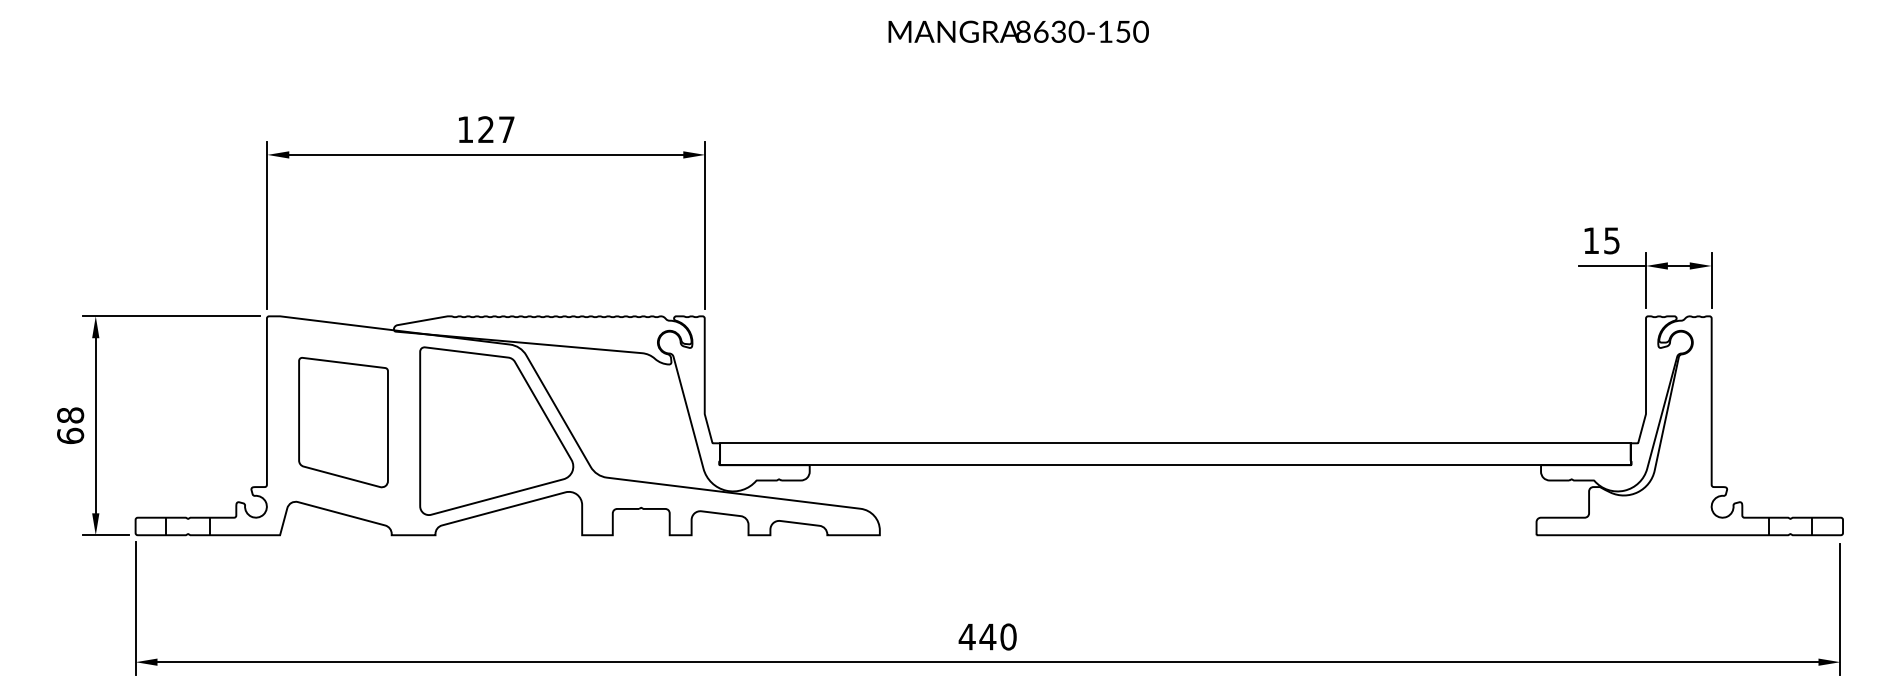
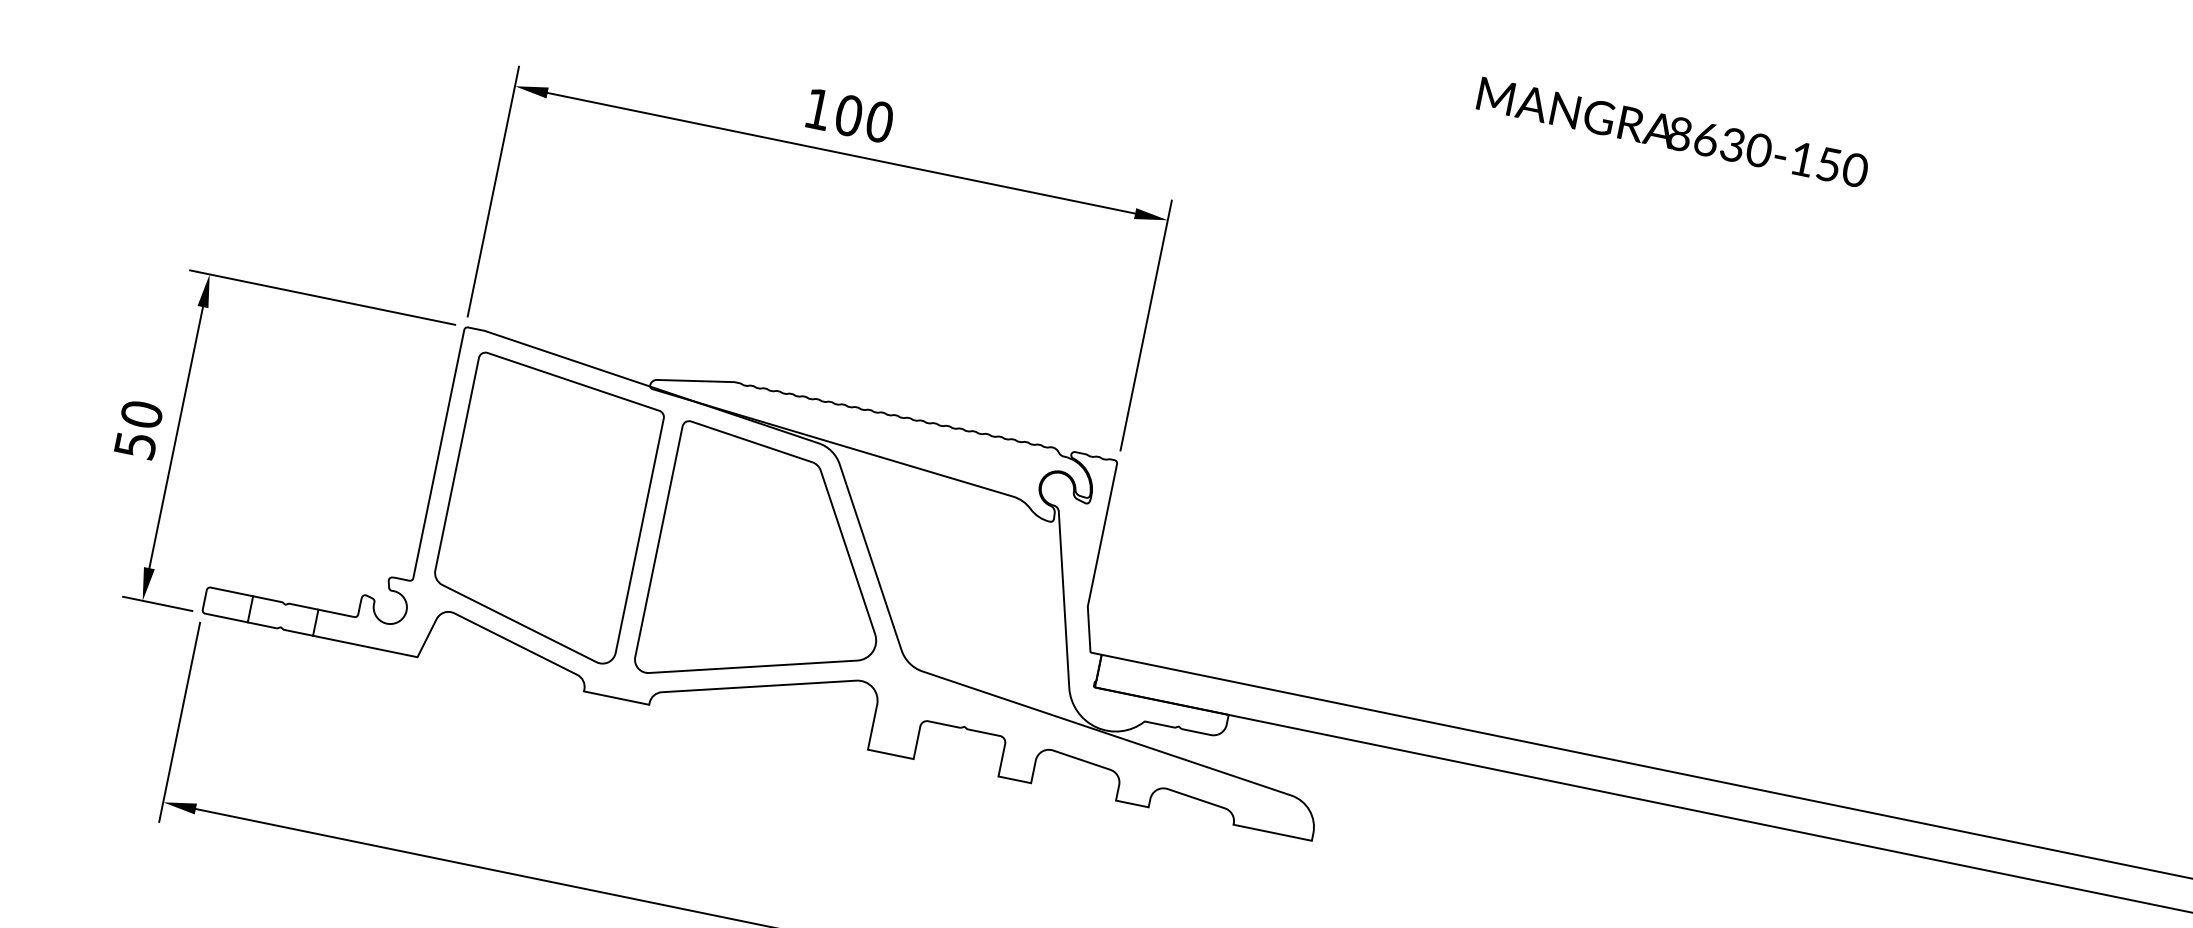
text: (496, 129) -> (864, 118), 127 -> 100
part: (343, 422) -> (546, 508), size x1.43
text: (70, 425) -> (138, 429), 68 -> 50

